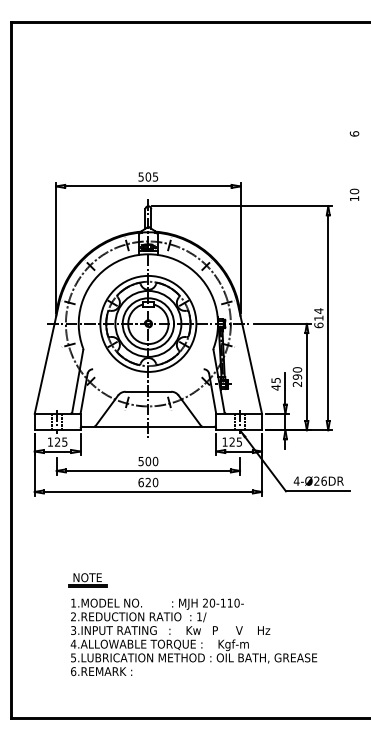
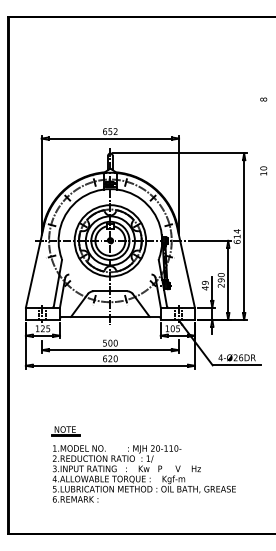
text: (354, 133) -> (263, 99), 6 -> 8
text: (148, 176) -> (110, 131), 505 -> 652
text: (354, 194) -> (263, 170), moved
text: (275, 380) -> (204, 282), 45 -> 49
text: (232, 441) -> (172, 328), 125 -> 105

